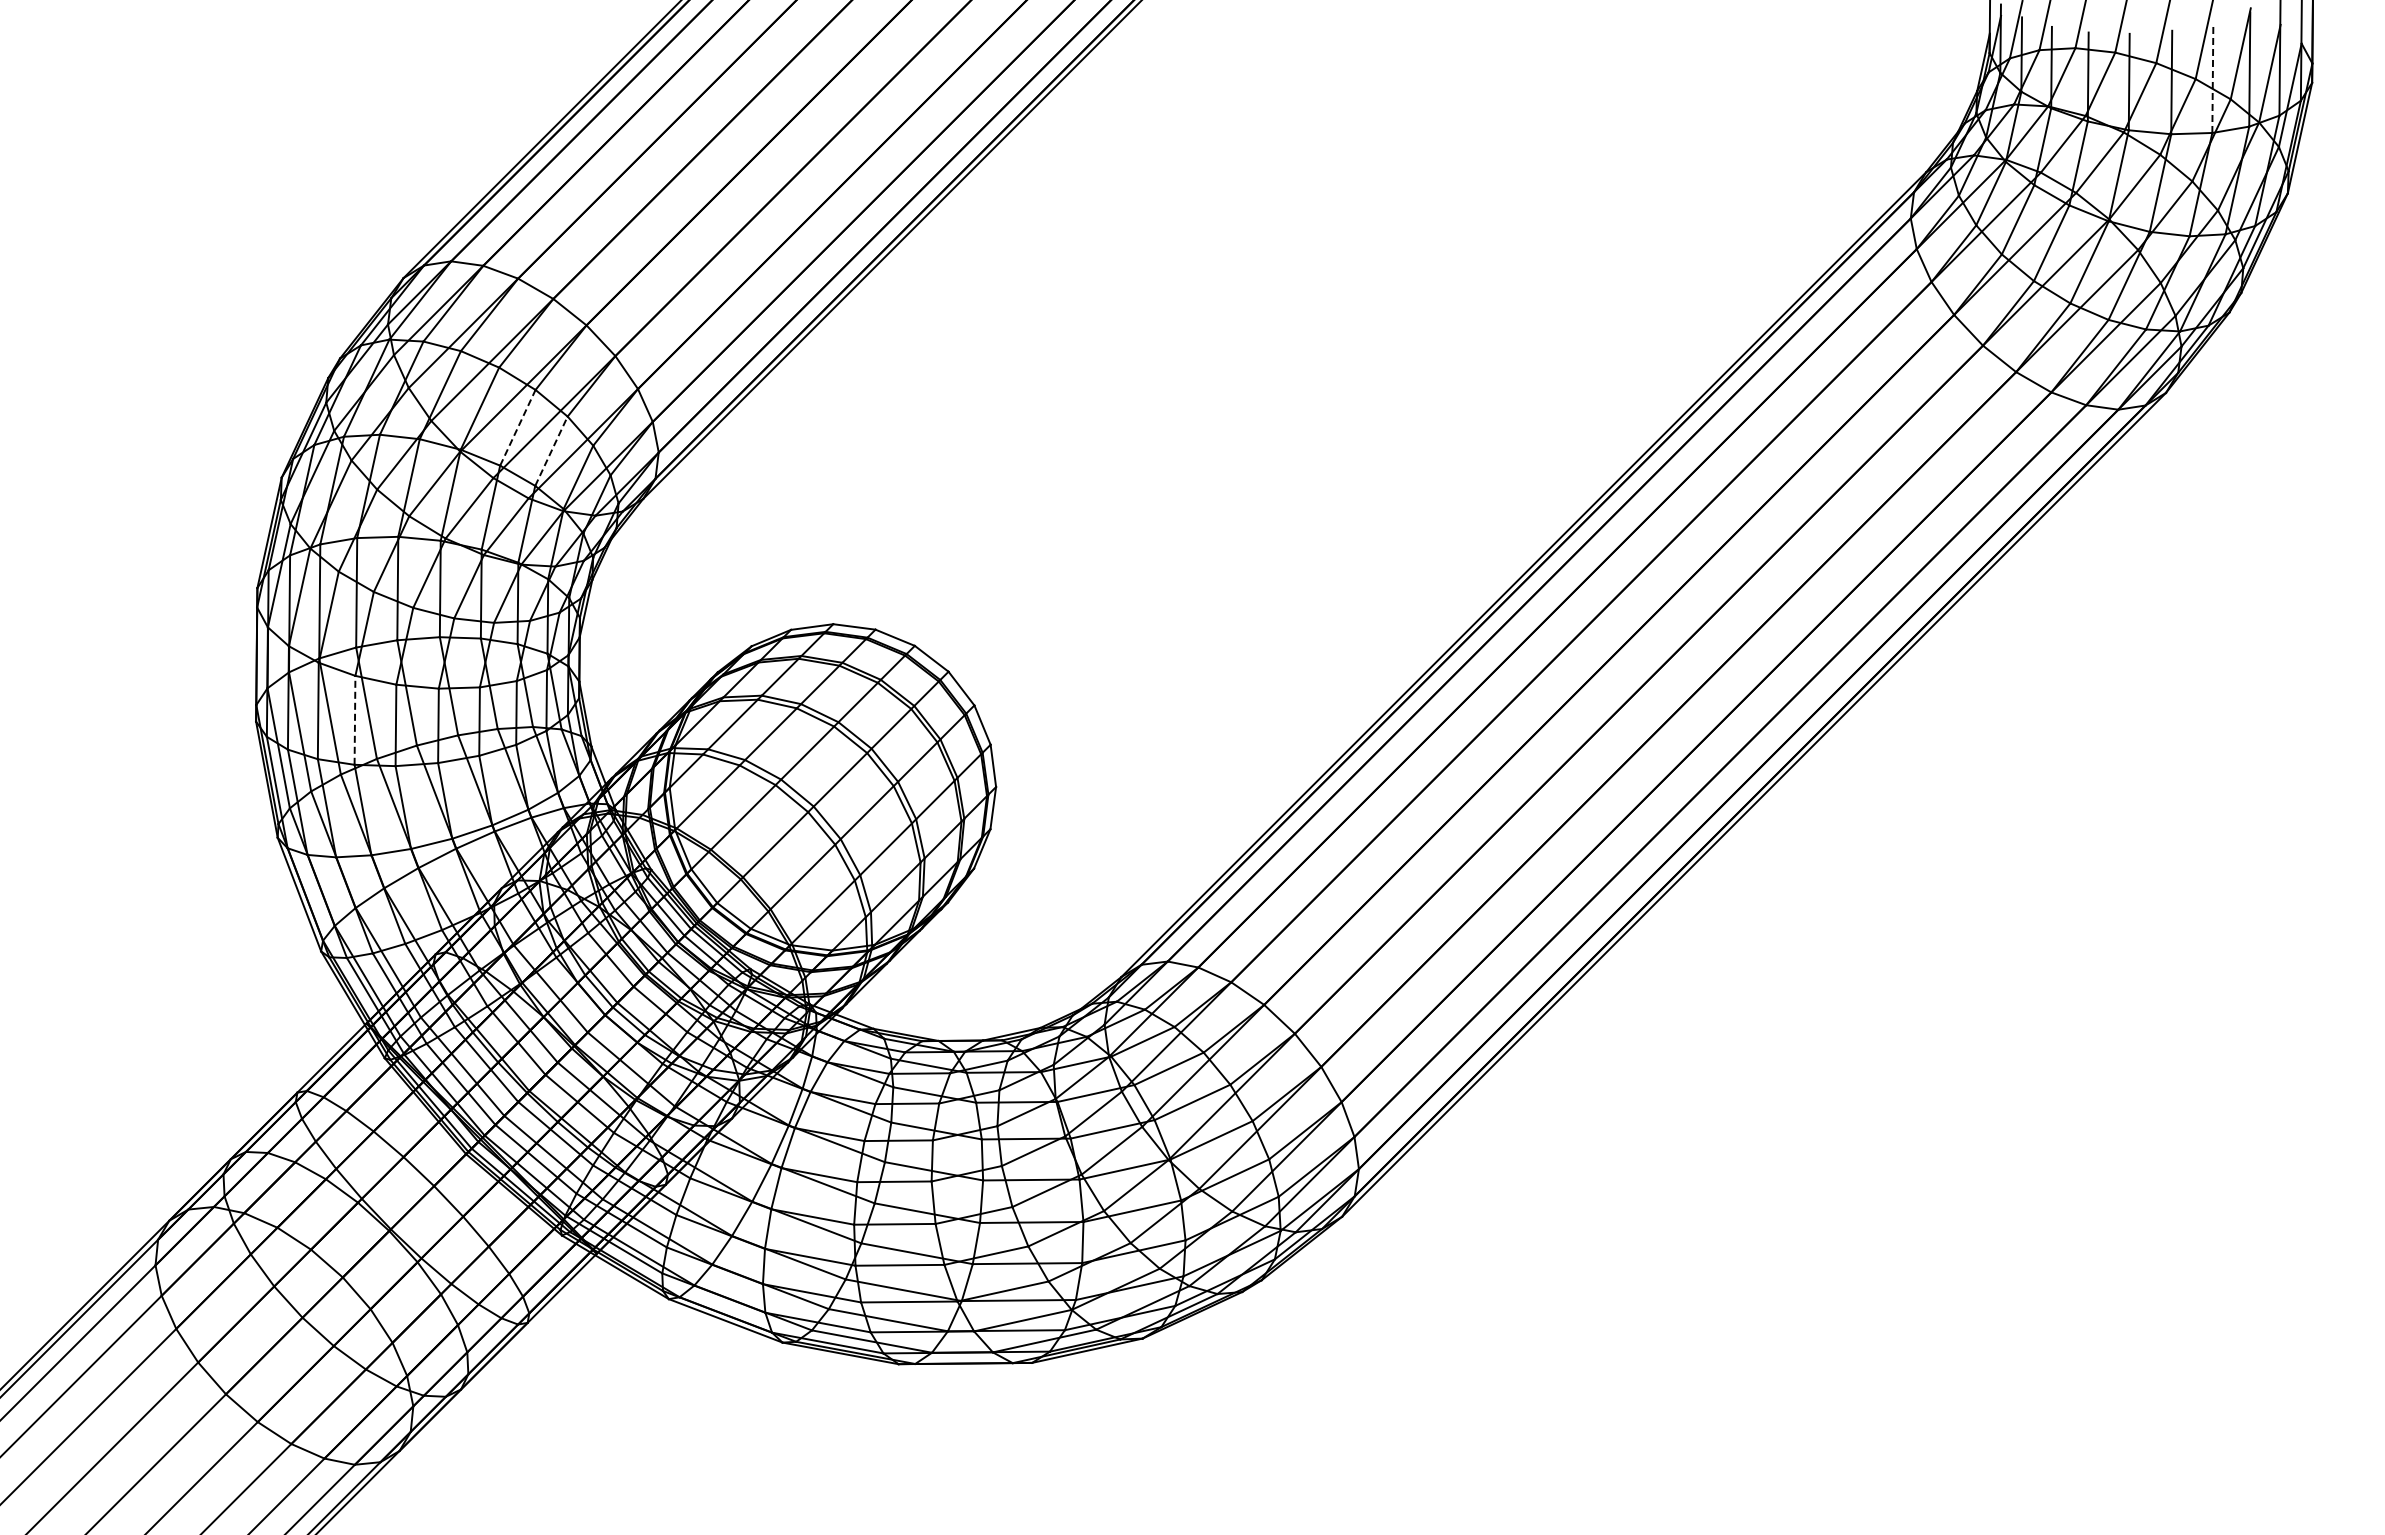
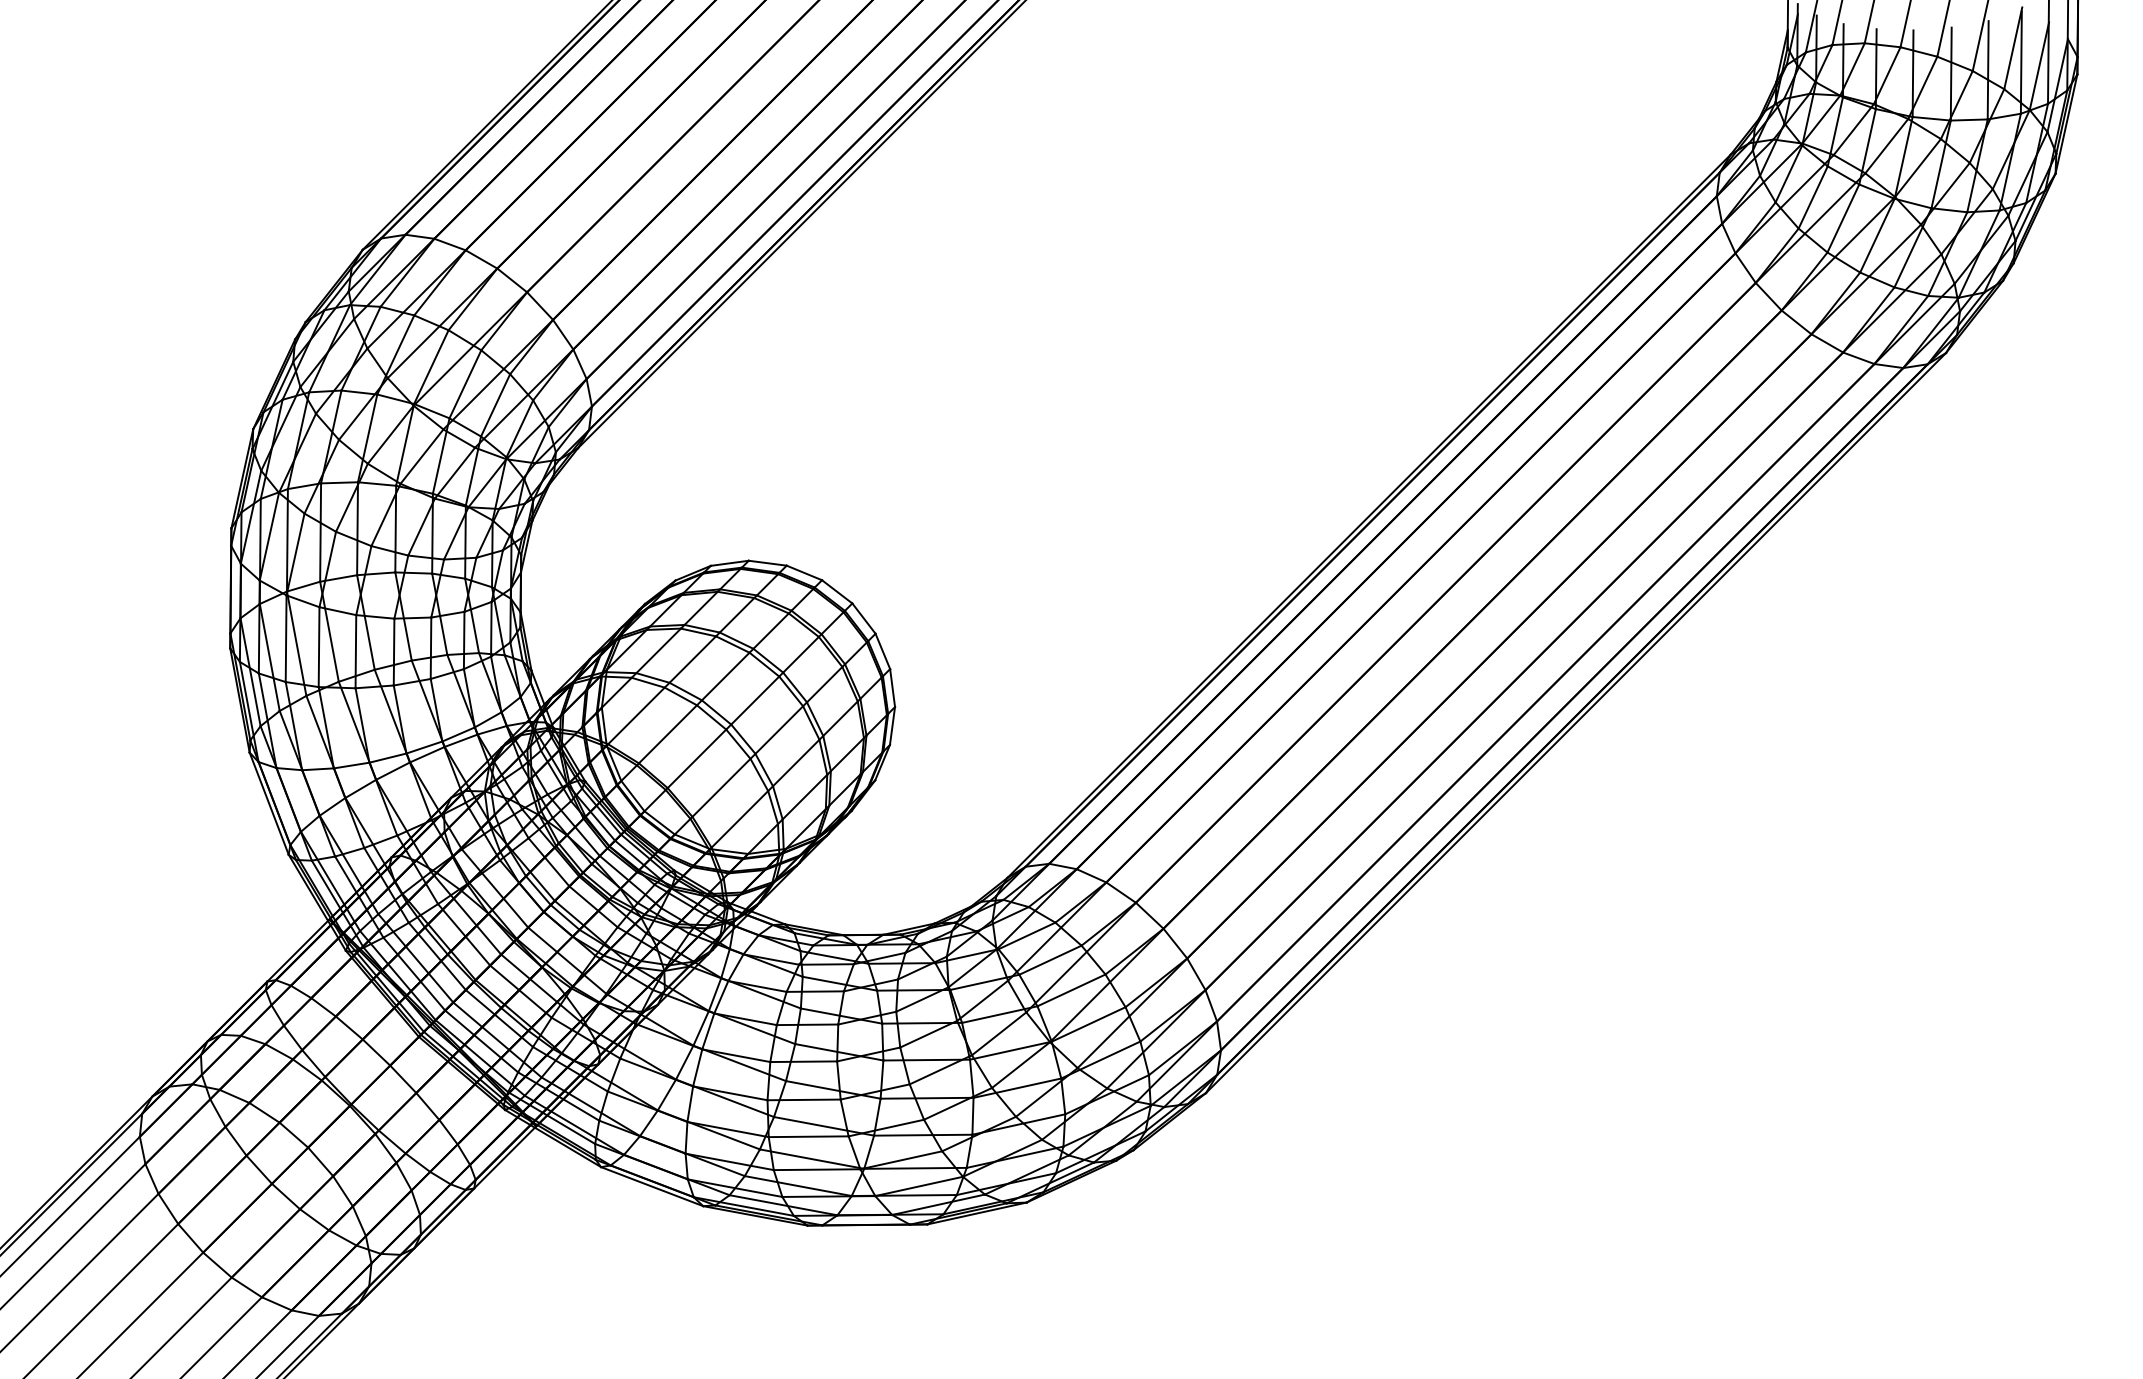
line: (2212, 78) -> (1987, 70), dashed -> solid
line: (517, 427) -> (465, 384), dashed -> solid
line: (551, 450) -> (495, 404), dashed -> solid
line: (355, 719) -> (319, 646), dashed -> solid

